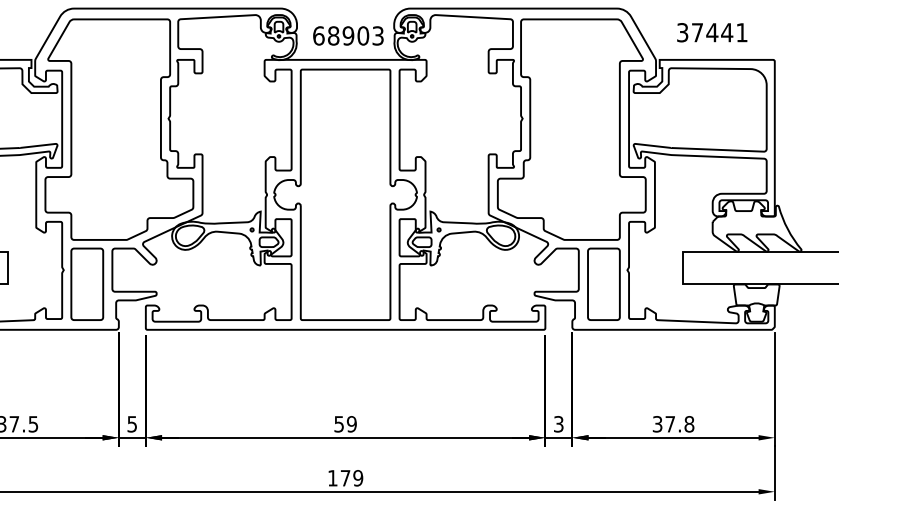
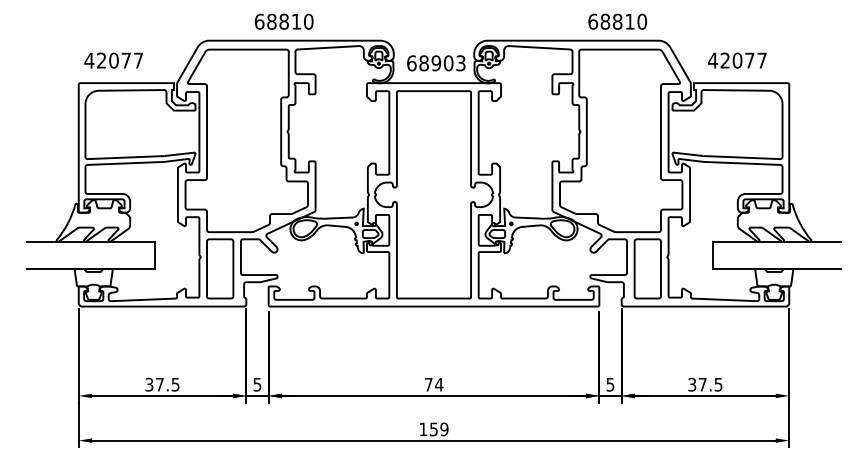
text: (711, 32) -> (736, 60), 37441 -> 42077
text: (558, 422) -> (610, 383), 3 -> 5
text: (345, 423) -> (433, 384), 59 -> 74
text: (689, 423) -> (718, 384), 37.8 -> 37.5
text: (345, 478) -> (433, 429), 179 -> 159

